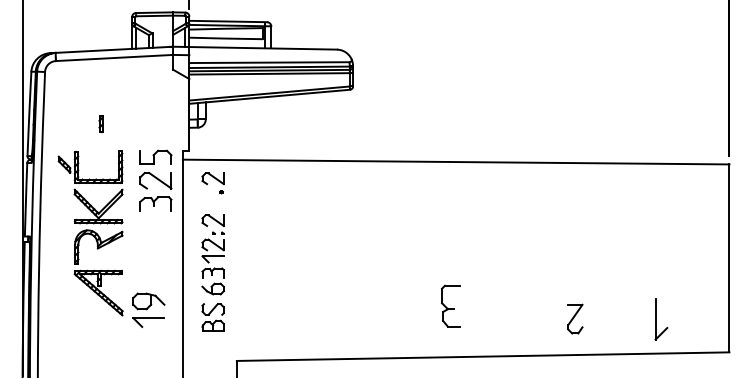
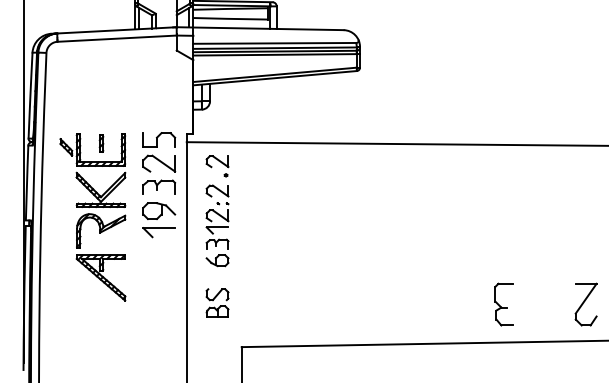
part: (100, 124) -> (100, 144), moved
part: (212, 254) -> (216, 225), moved
part: (450, 305) -> (504, 303), moved
part: (148, 309) -> (158, 219), moved
part: (575, 318) -> (586, 303), size x1.43

